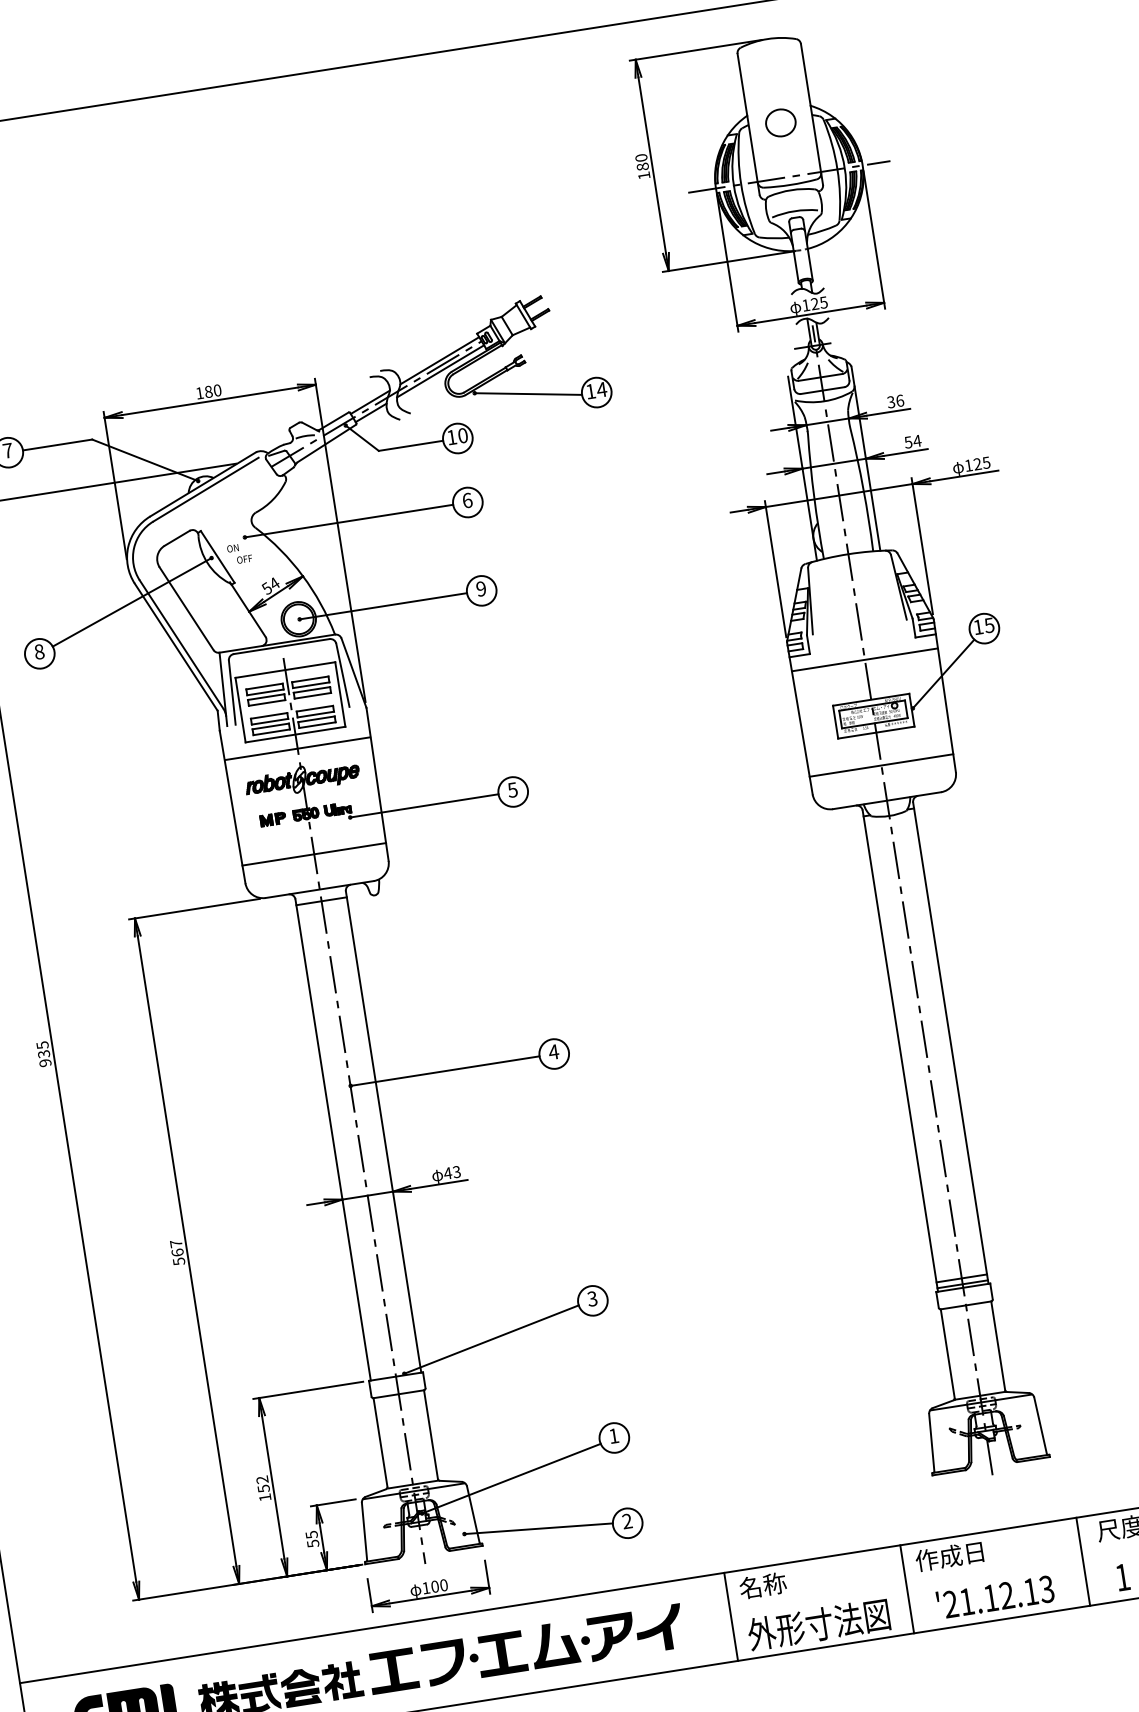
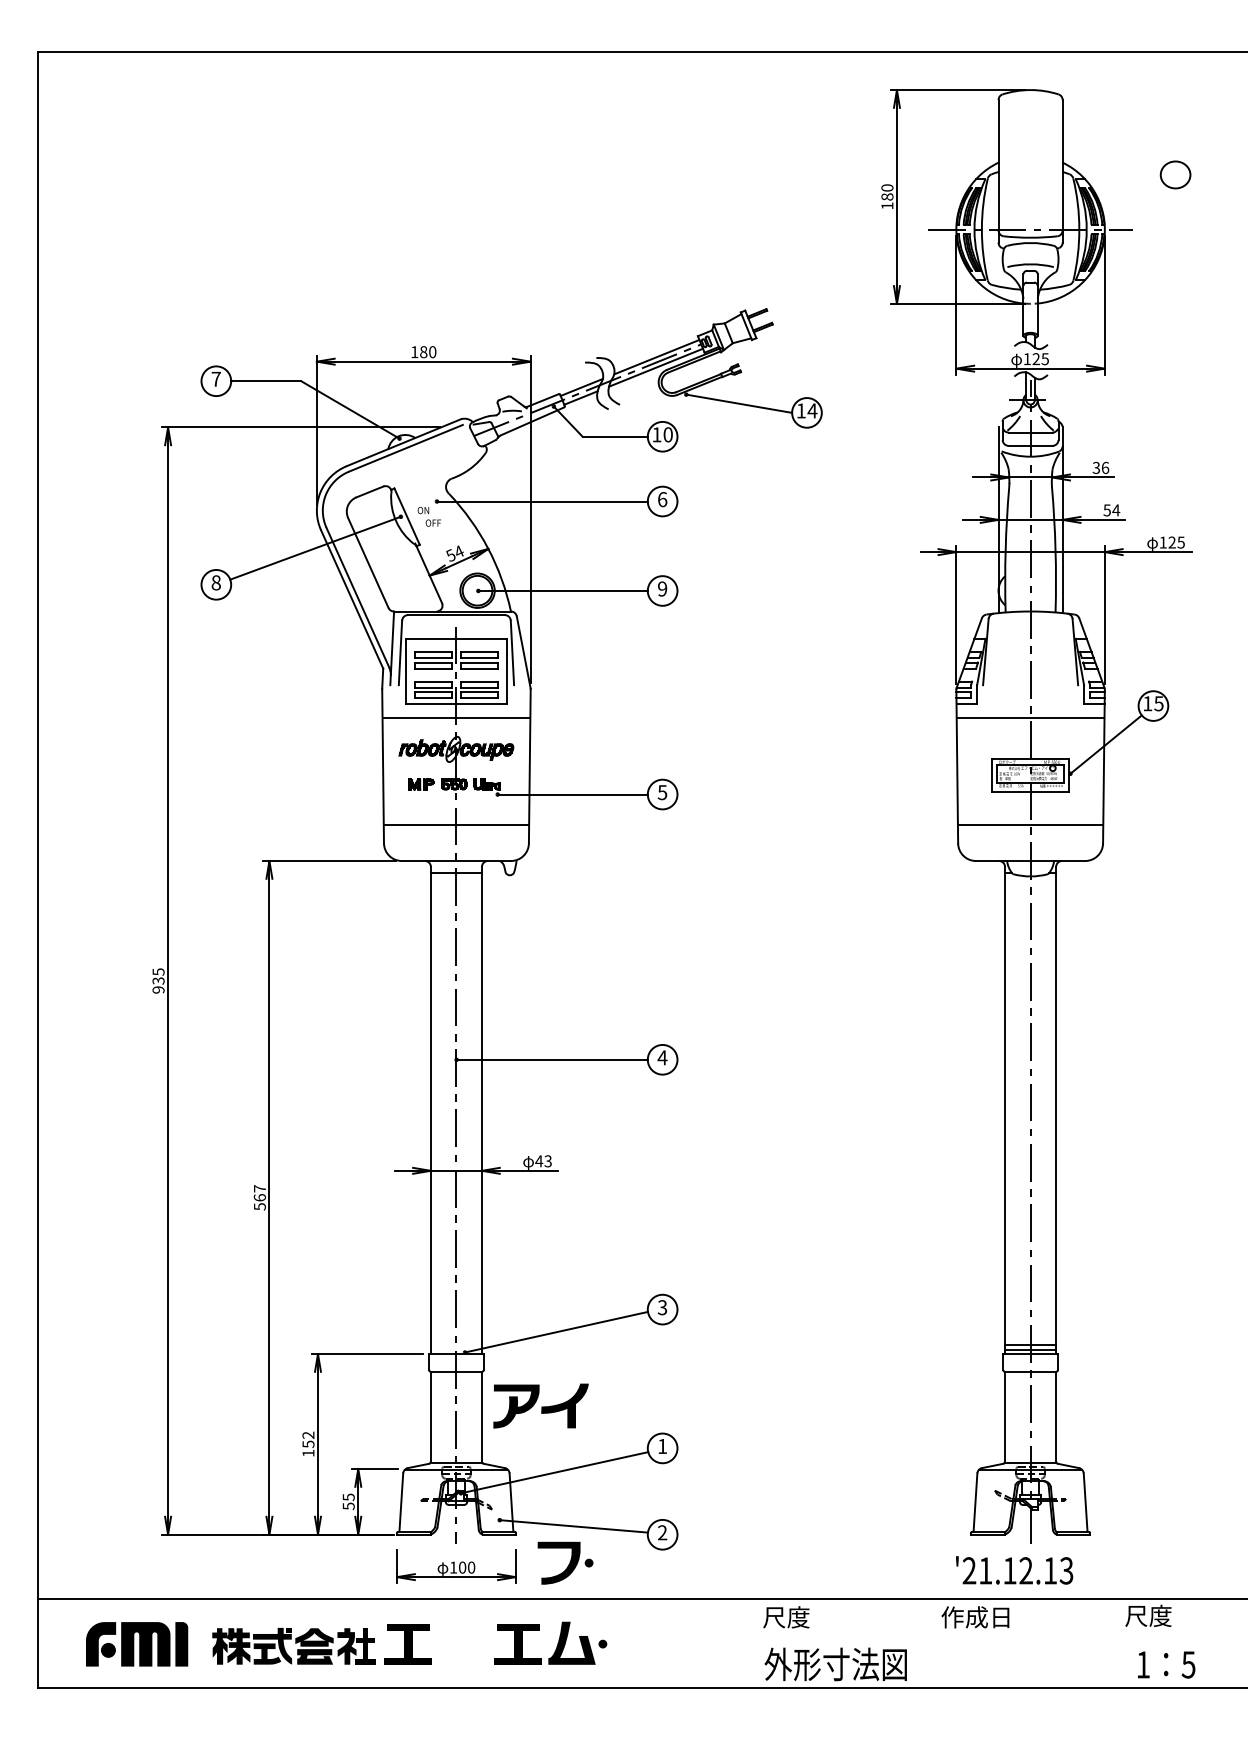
part: (780, 122) -> (1175, 174), moved
line: (1082, 1561) -> (1106, 1642), removed
text: (762, 1585) -> (786, 1617), 名称 -> 尺度
line: (907, 1588) -> (928, 1642), removed
text: (995, 1597) -> (1014, 1570), moved
line: (731, 1616) -> (750, 1642), removed
part: (635, 1632) -> (540, 1405), moved
part: (450, 1661) -> (565, 1562), moved

